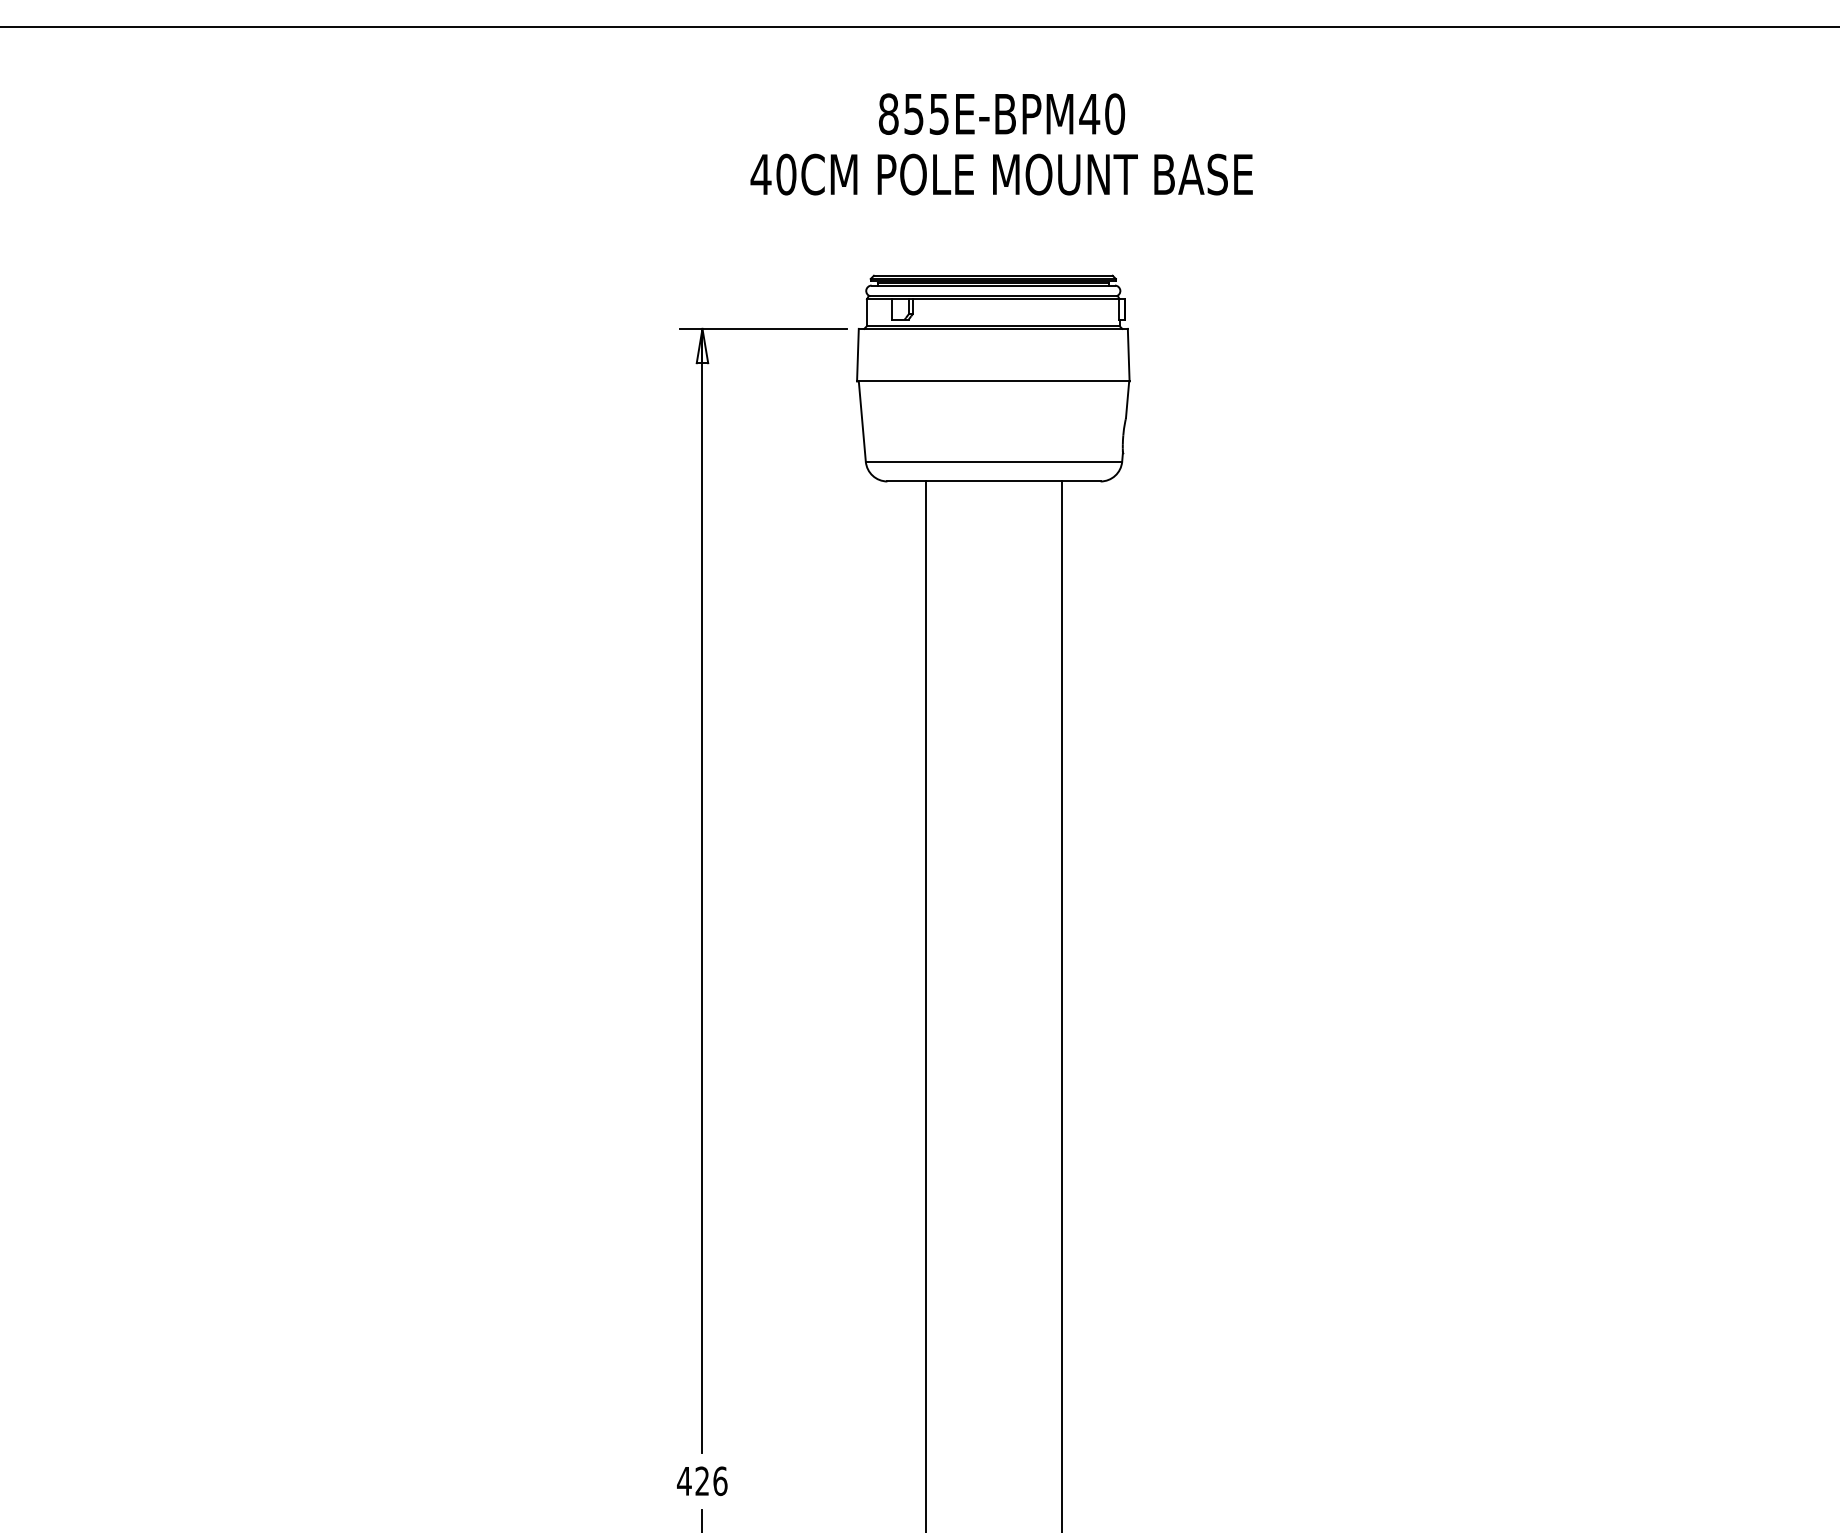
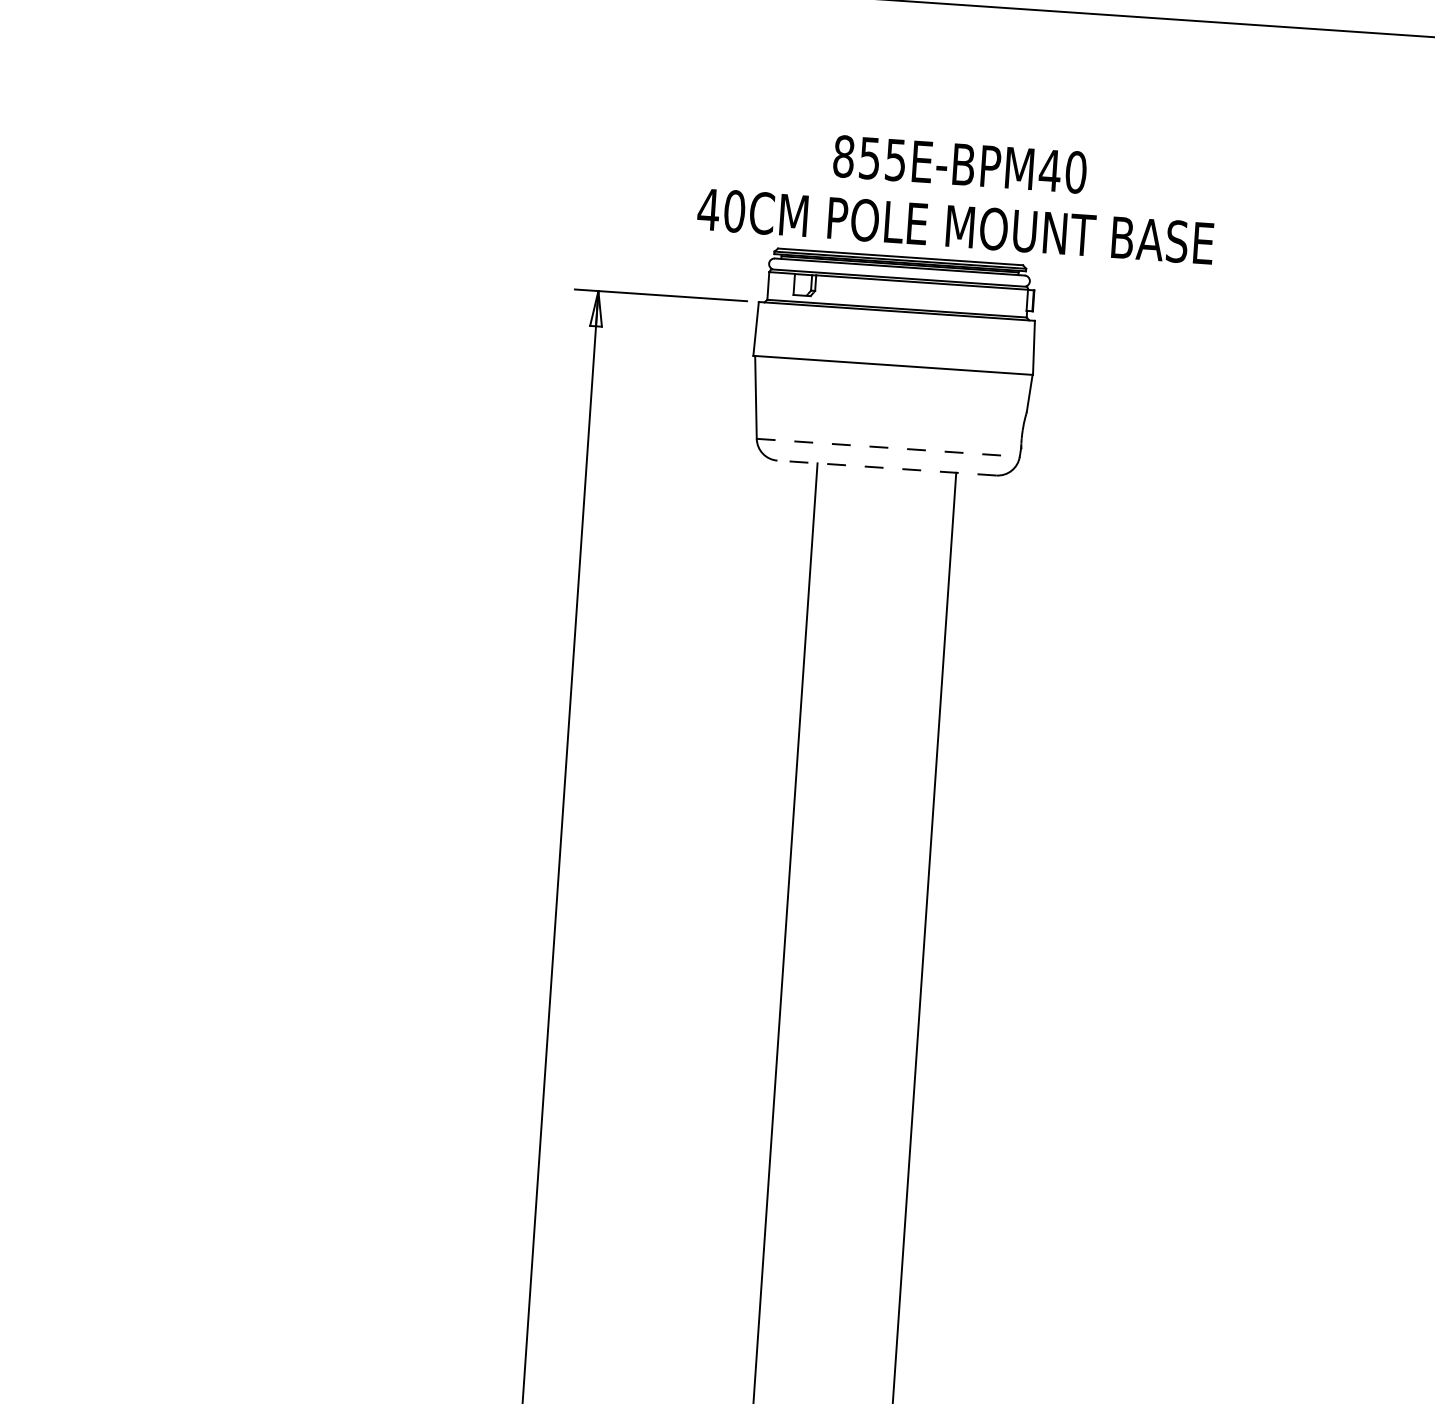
text: (1001, 144) -> (957, 195), moved
line: (994, 461) -> (888, 447), solid -> dashed
line: (994, 481) -> (887, 468), solid -> dashed

